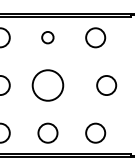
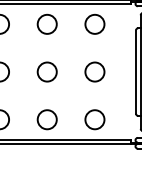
circle: (47, 36) -> (46, 23), size x1.67
circle: (47, 84) -> (46, 71), size x0.62
circle: (106, 84) -> (94, 71), moved

